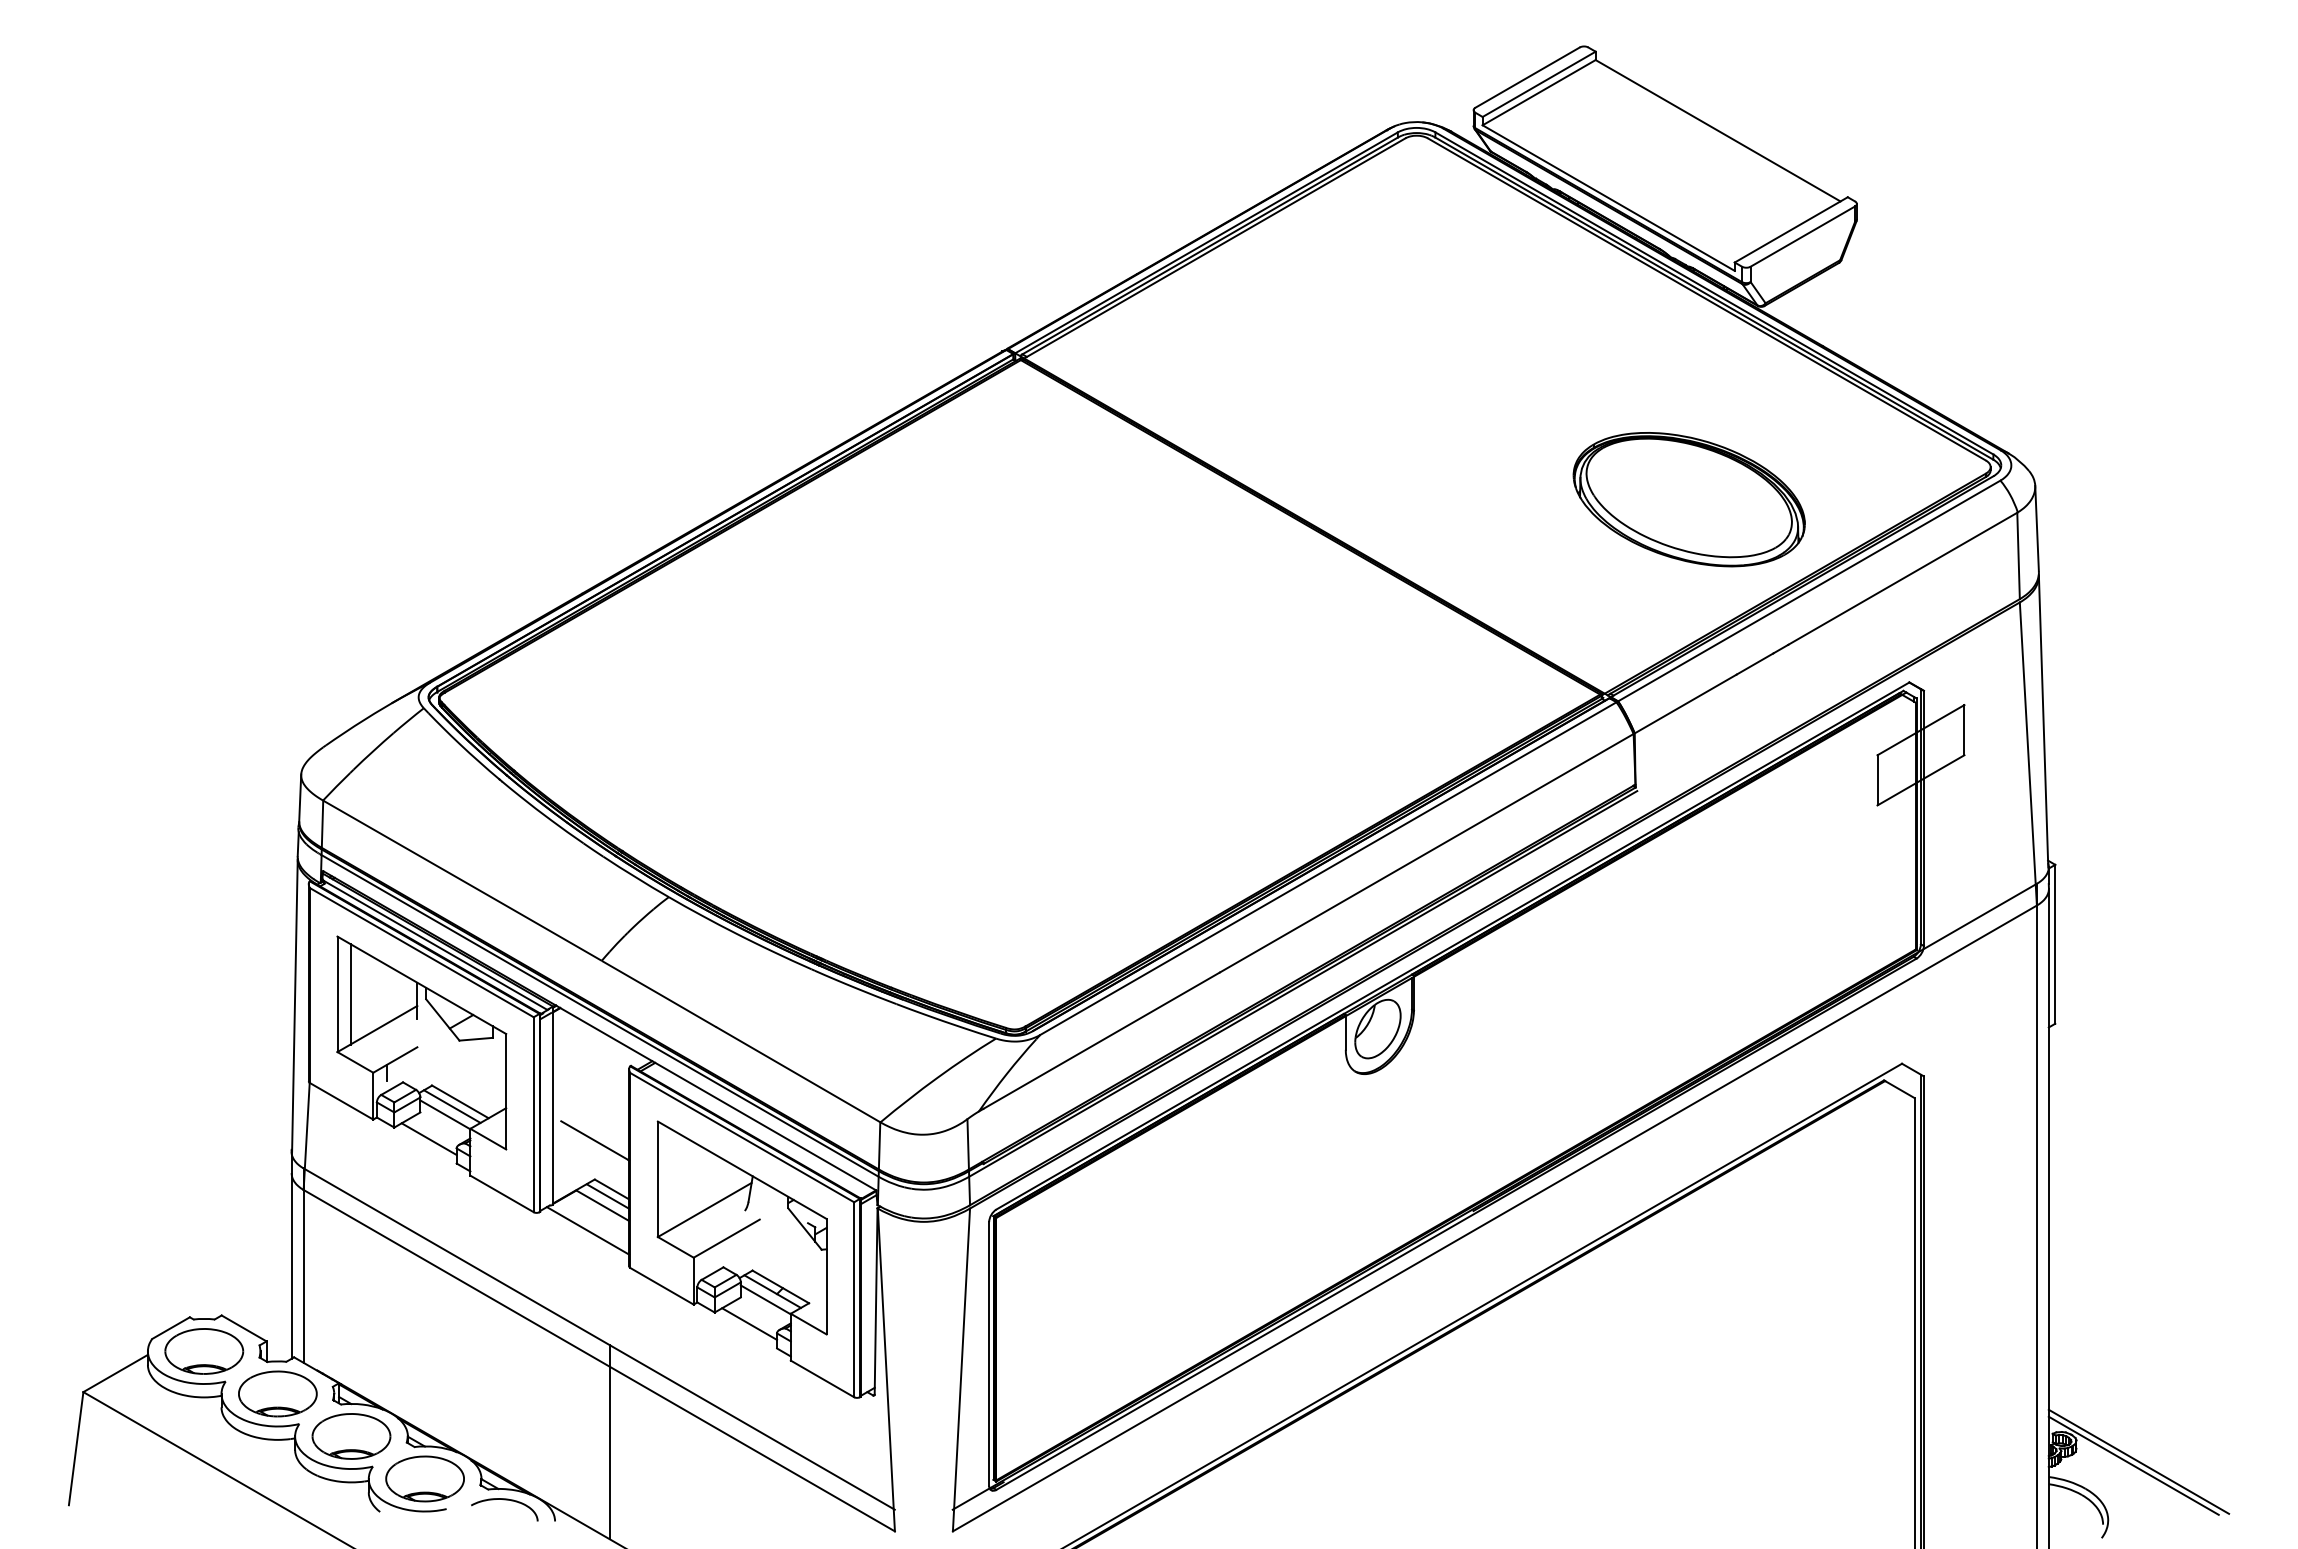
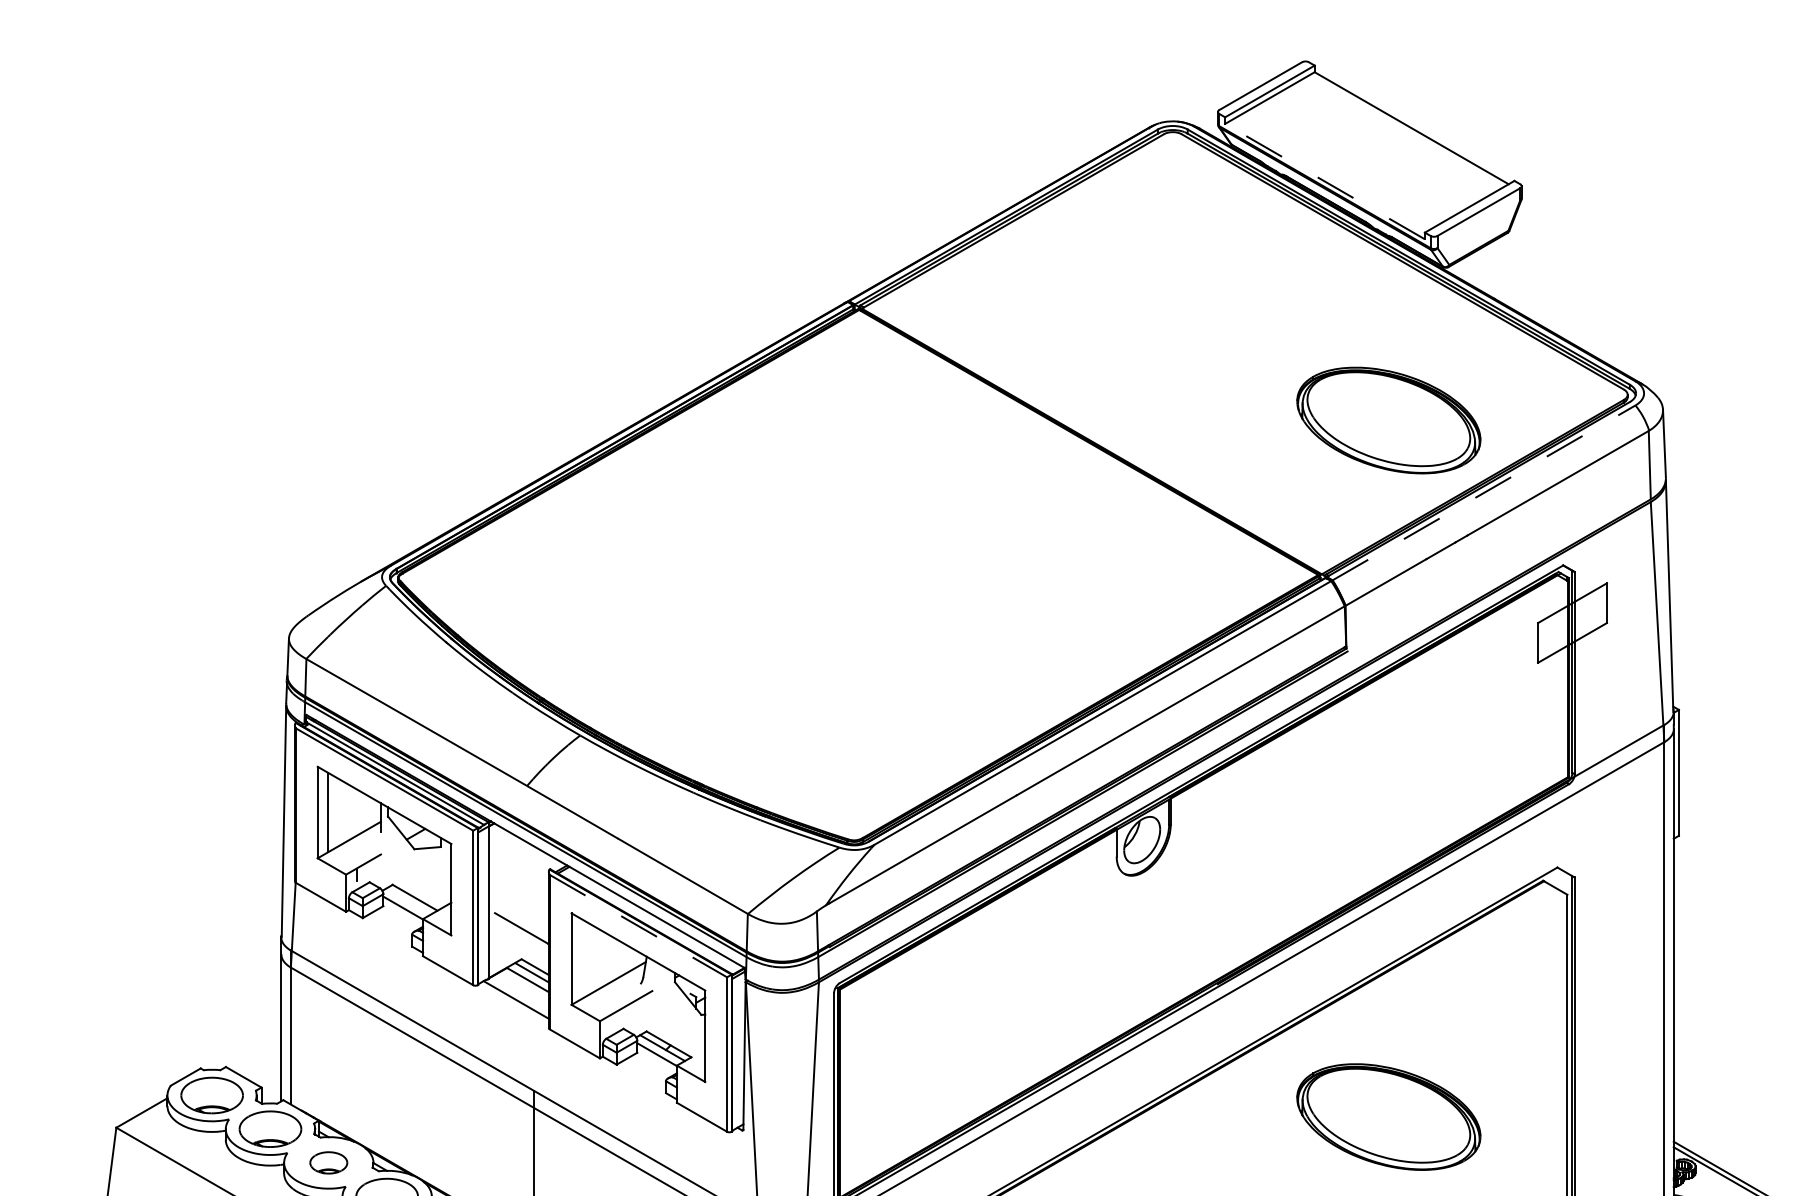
line: (1608, 198) -> (1324, 181), solid -> dashed
line: (1809, 591) -> (1484, 493), solid -> dashed
line: (452, 1106) -> (408, 901), removed
line: (742, 1137) -> (638, 925), solid -> dashed
line: (428, 1139) -> (389, 927), removed
line: (749, 1323) -> (644, 1073), removed
part: (1688, 1378) -> (1388, 1116), added
part: (351, 1436) -> (328, 1162), size x0.6

